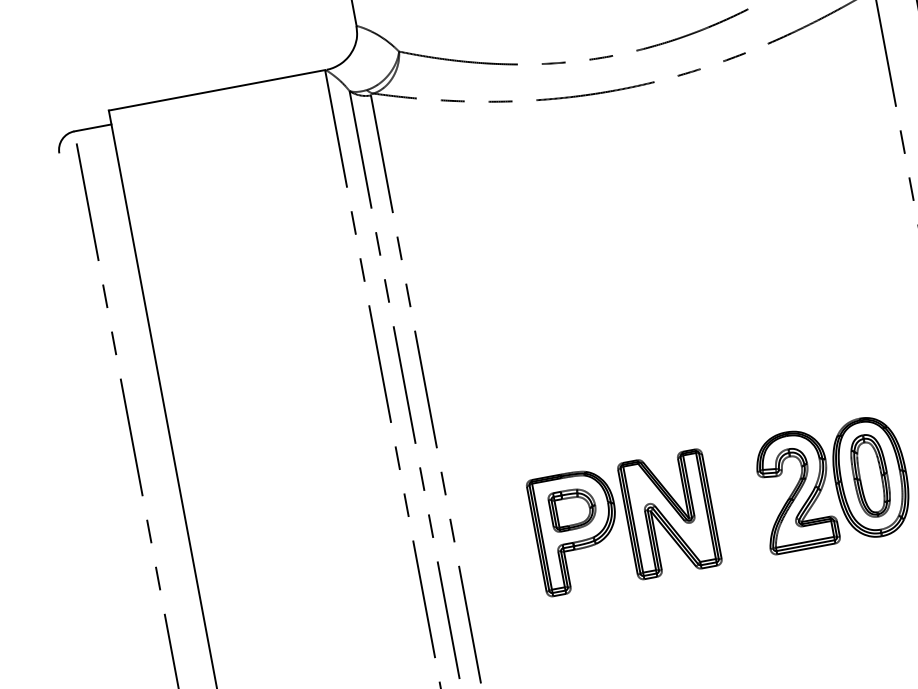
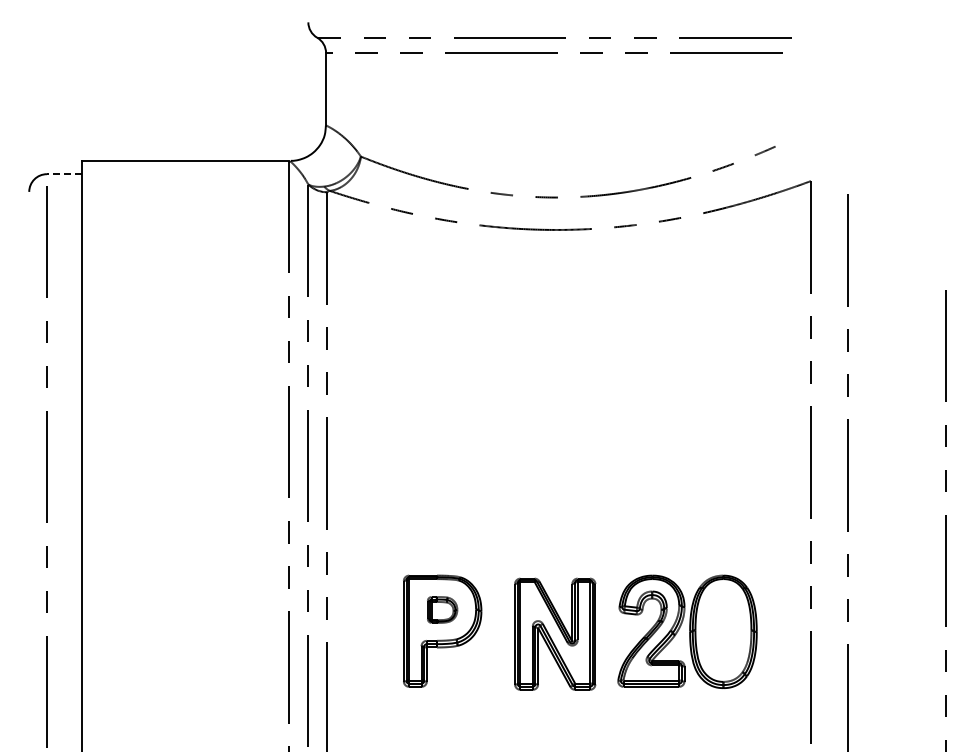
line: (92, 128) -> (64, 174), solid -> dashed
part: (870, 475) -> (723, 630), removed
part: (572, 508) -> (442, 609), size x0.7
part: (670, 513) -> (555, 633), moved

